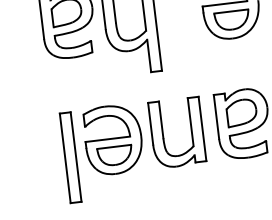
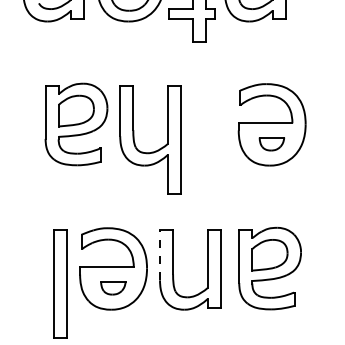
part: (231, 20) -> (271, 143), size x0.6
line: (150, 123) -> (160, 254), solid -> dashed
part: (115, 155) -> (113, 287), size x0.6

